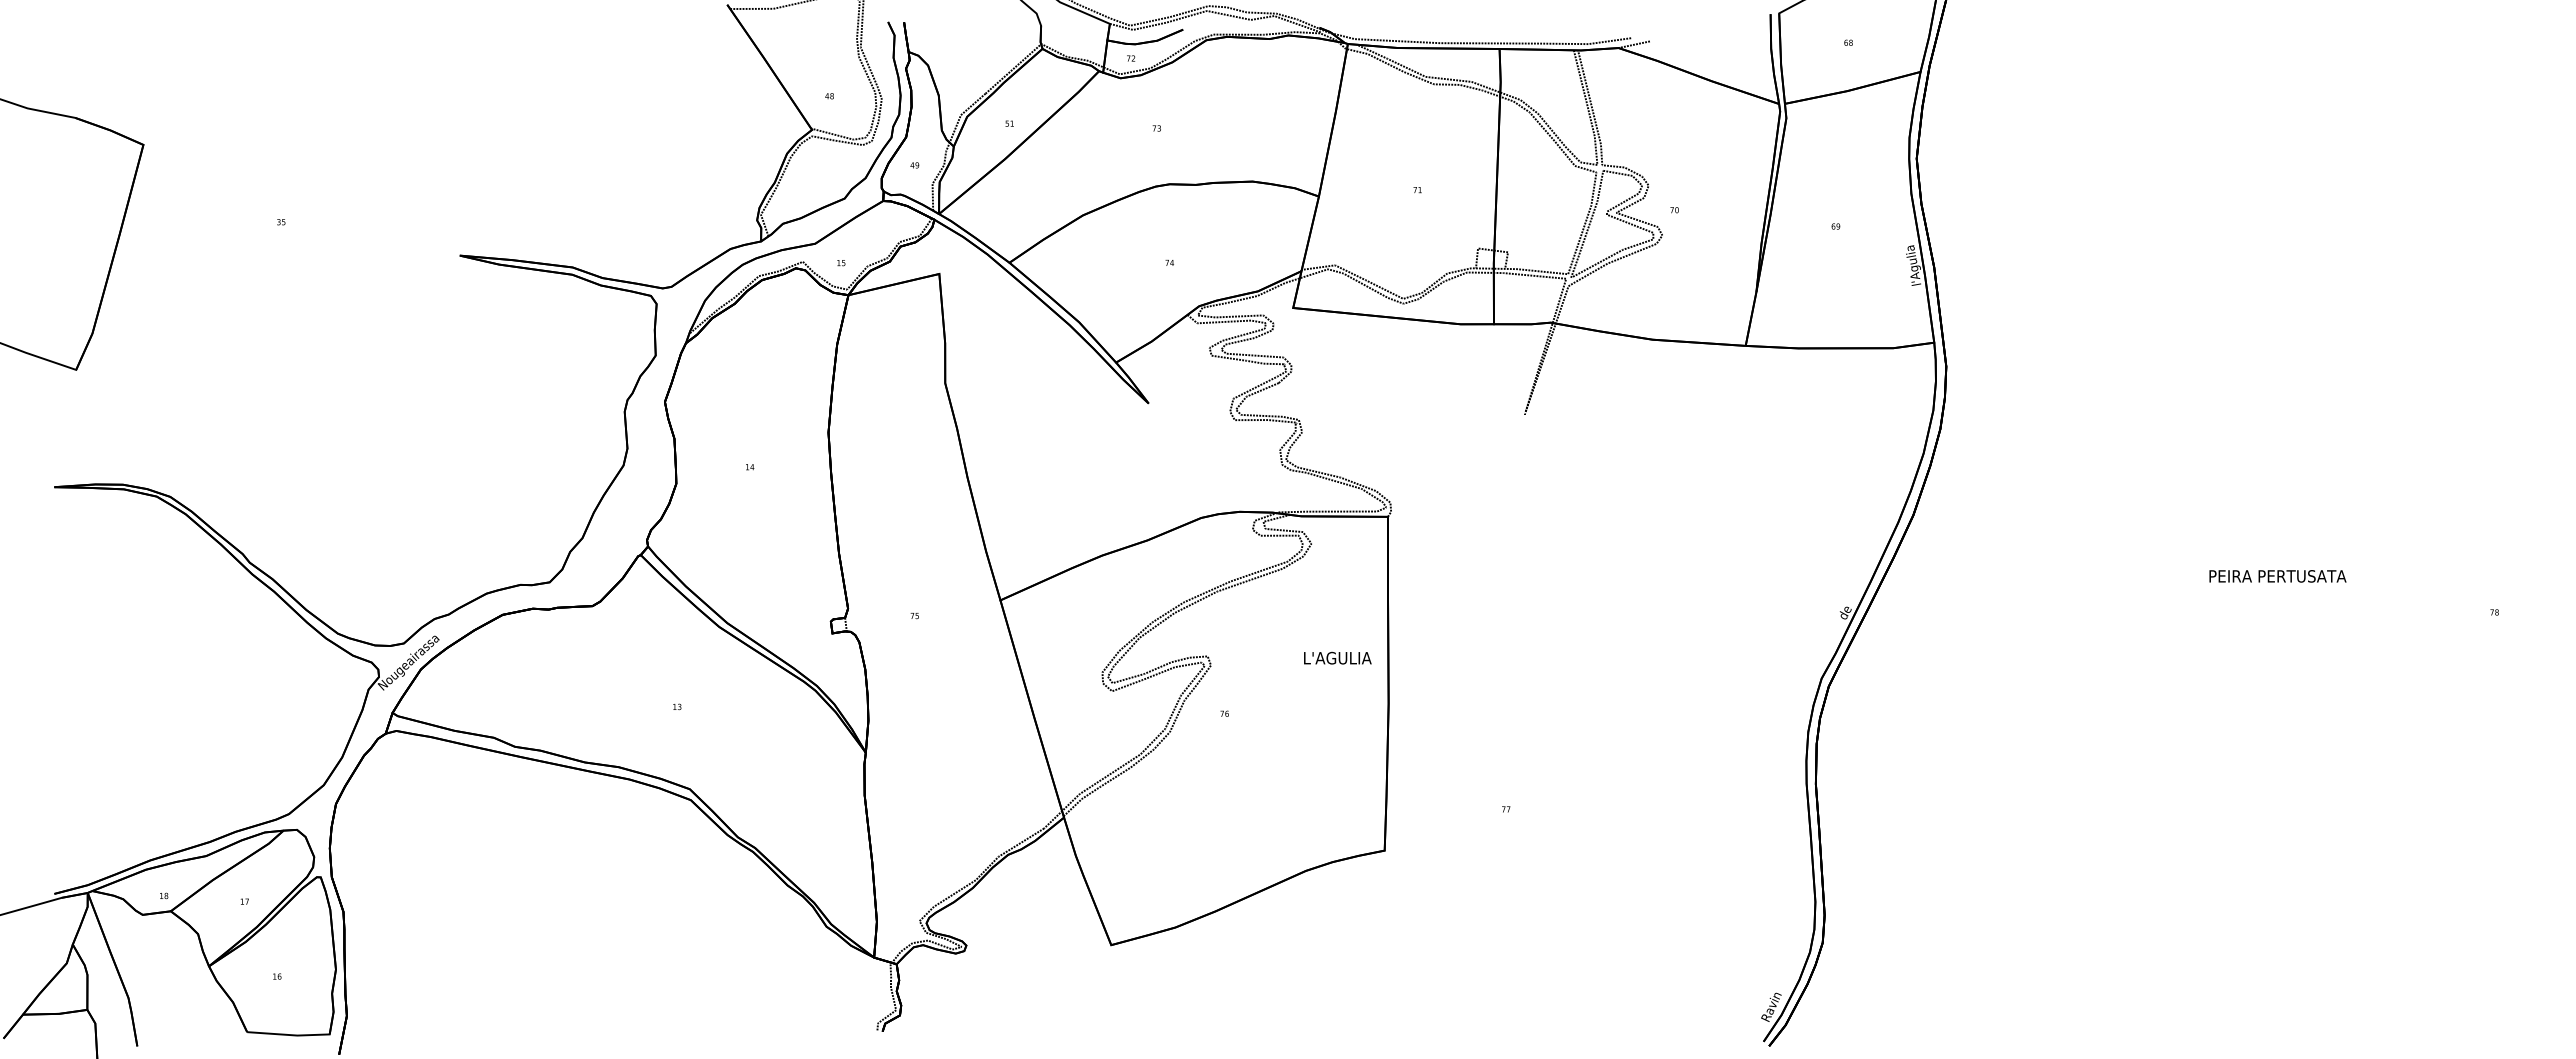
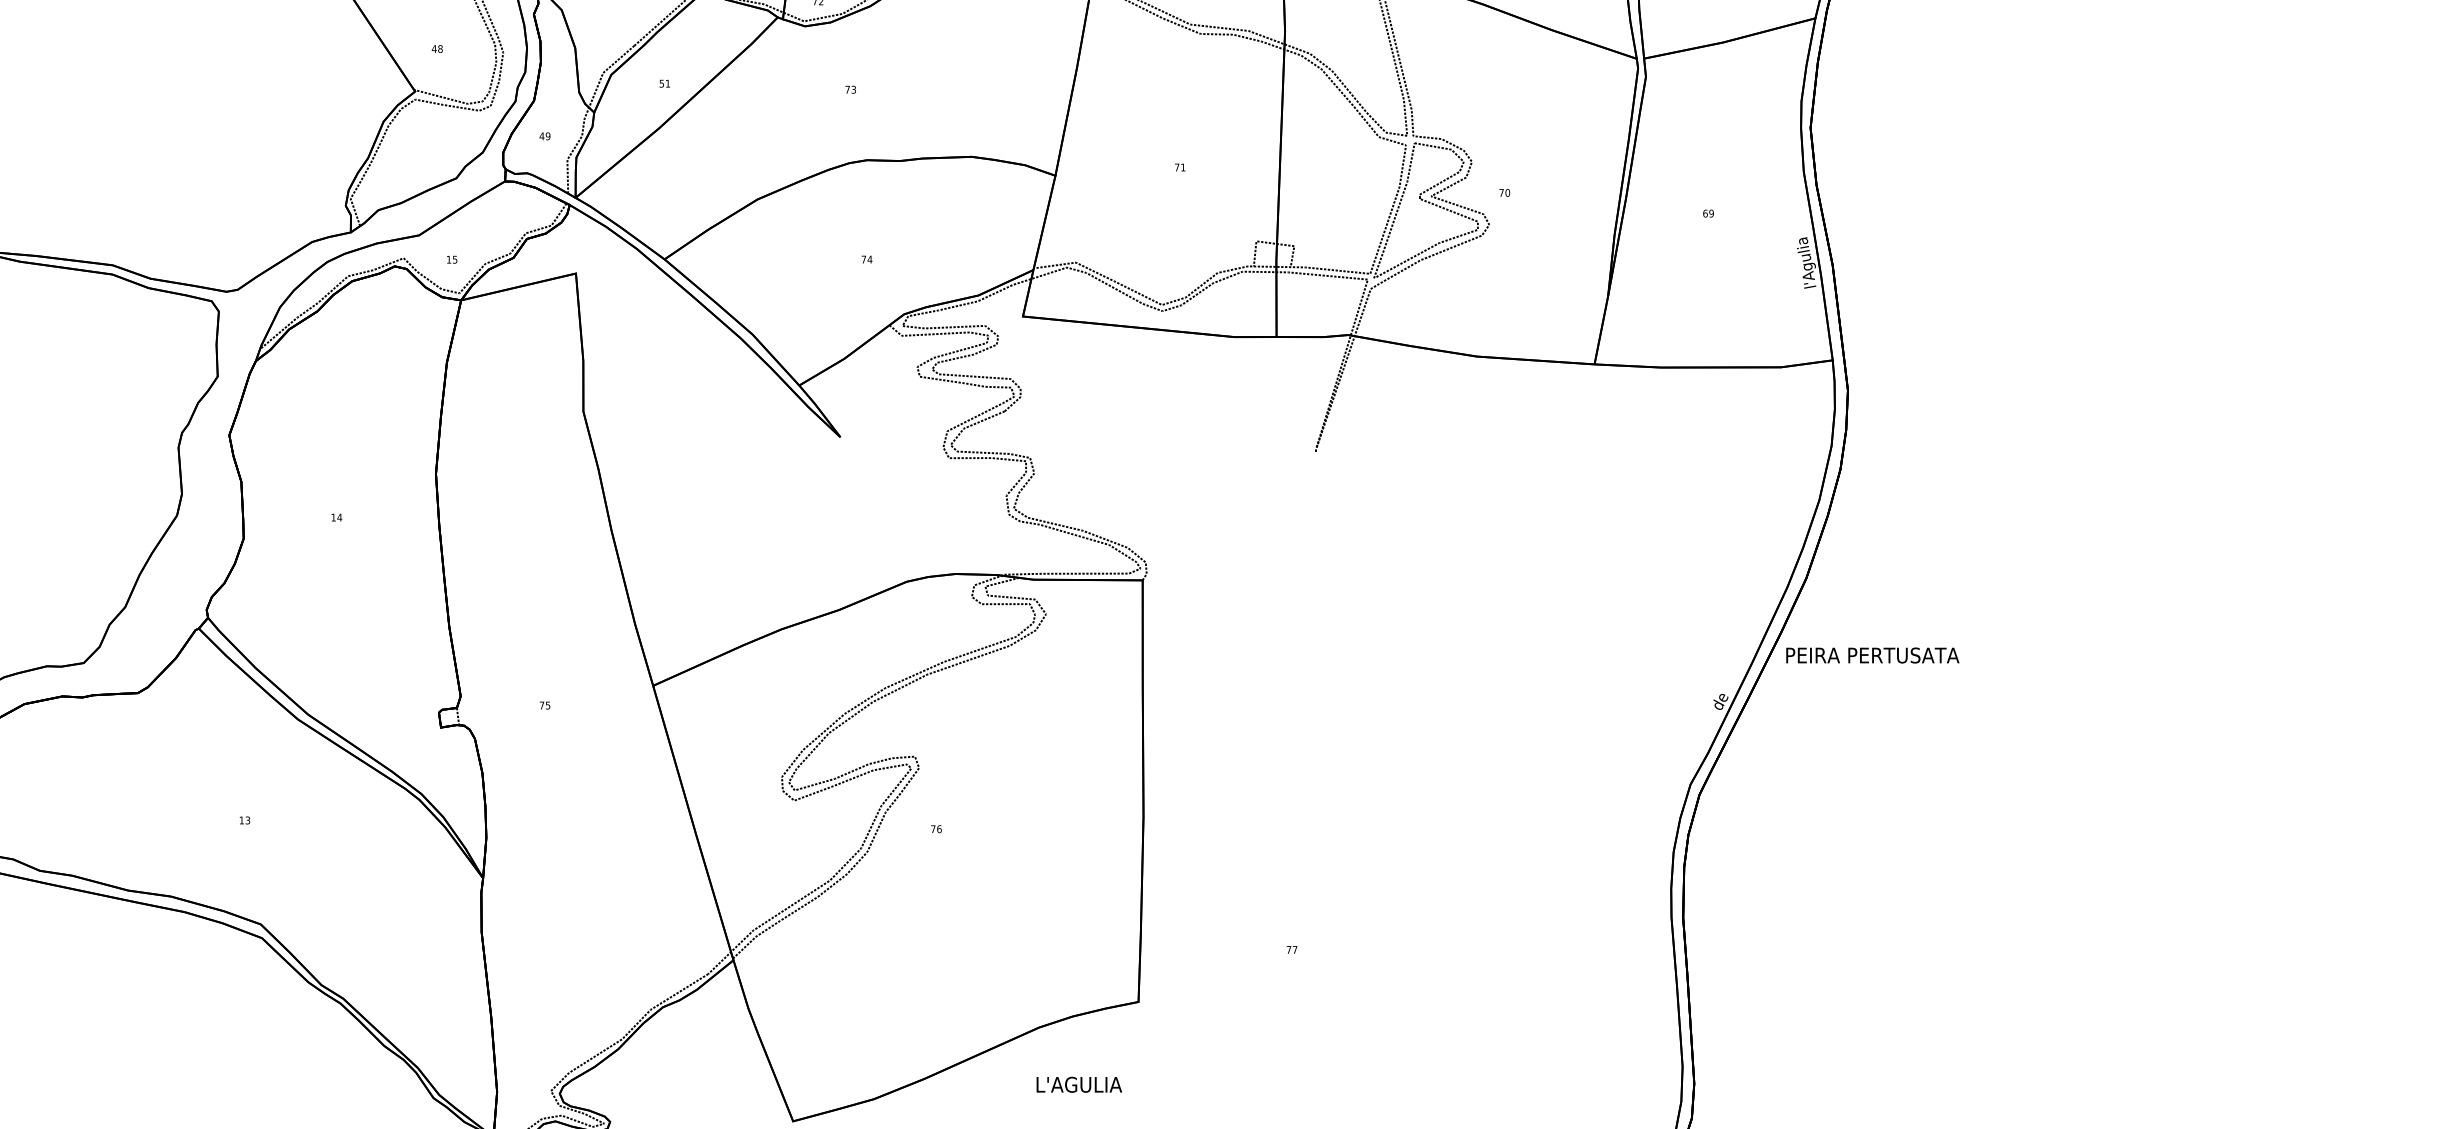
text: (2277, 576) -> (1872, 655), moved
text: (1337, 657) -> (1078, 1083), moved

